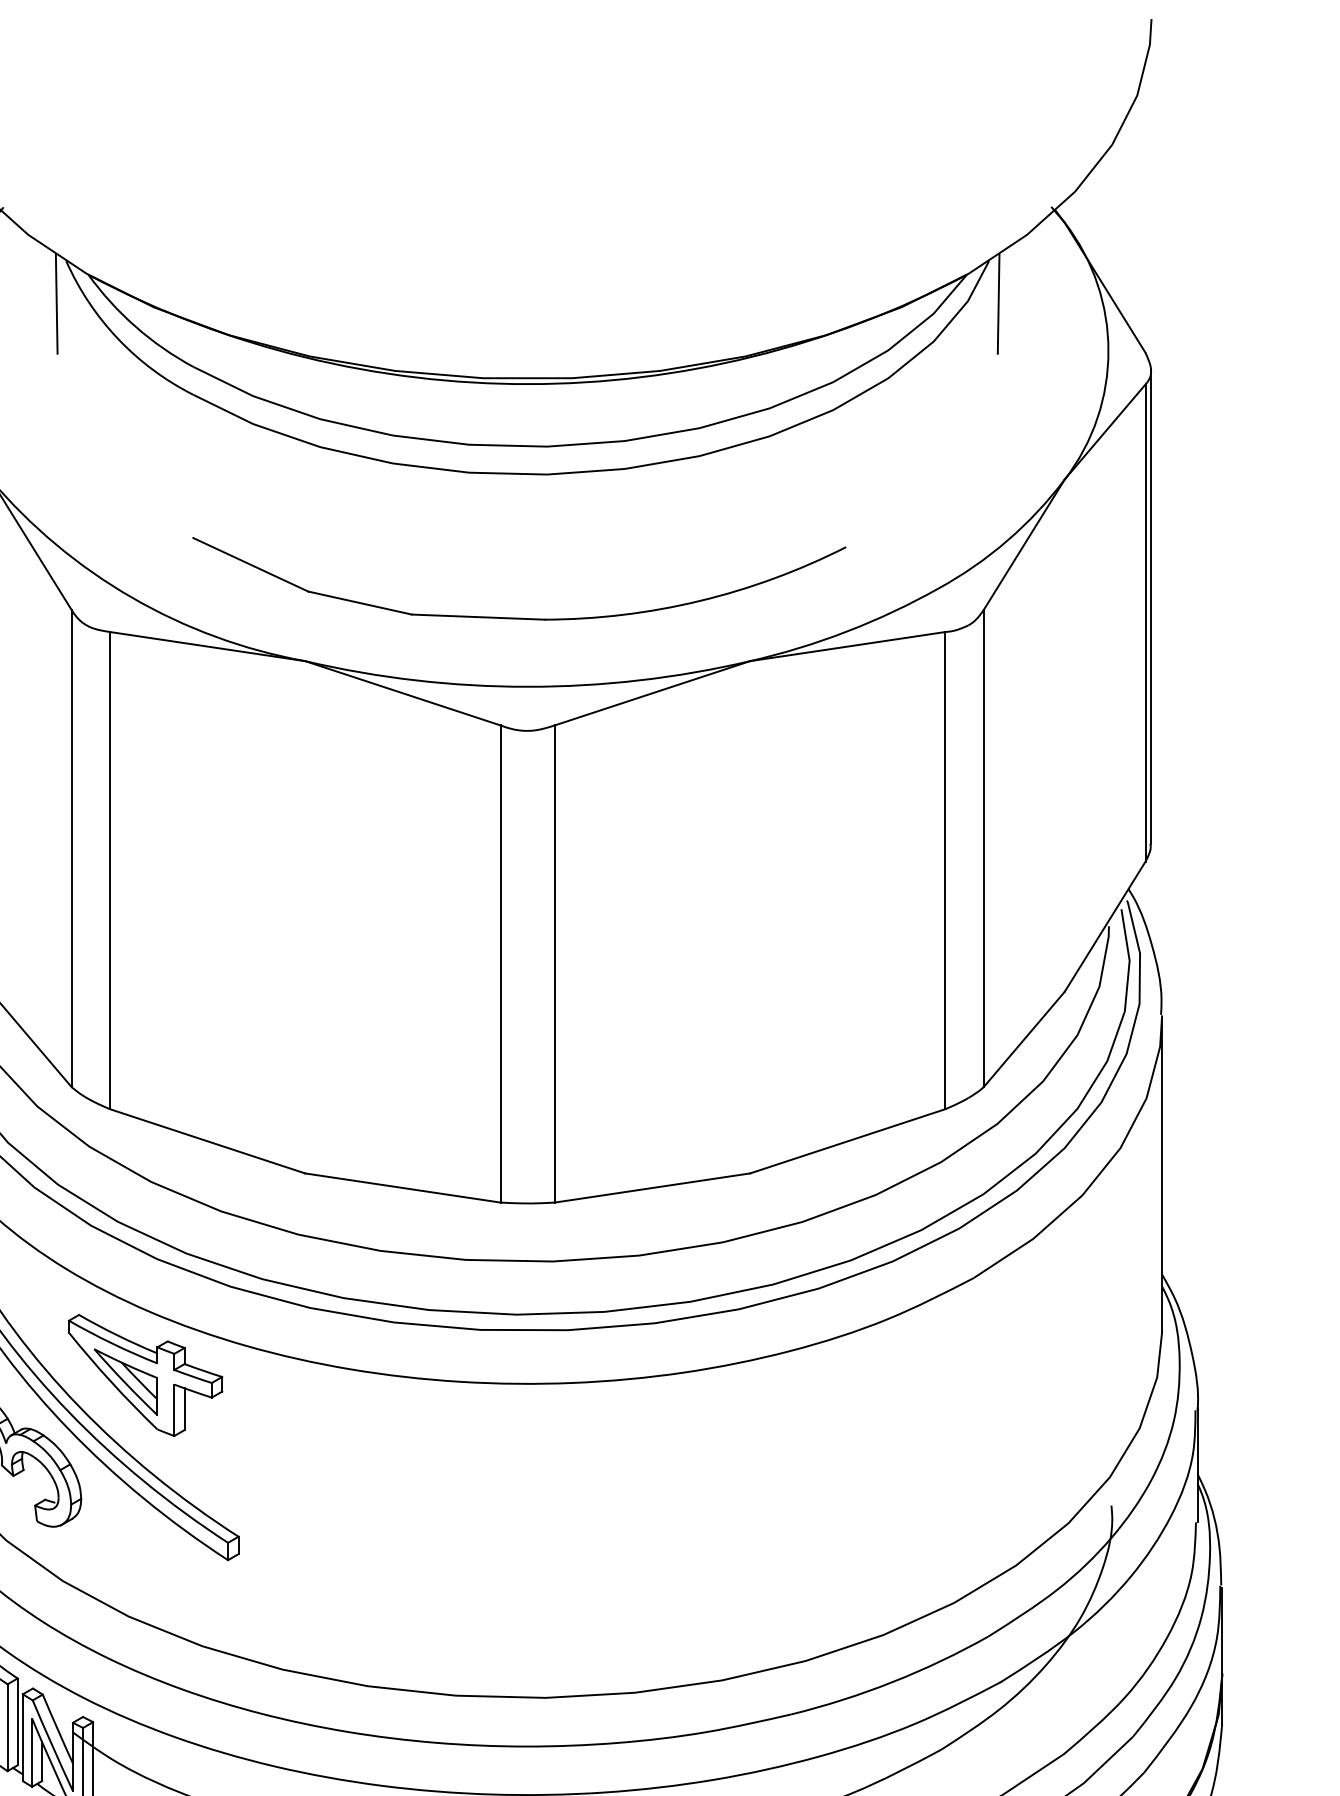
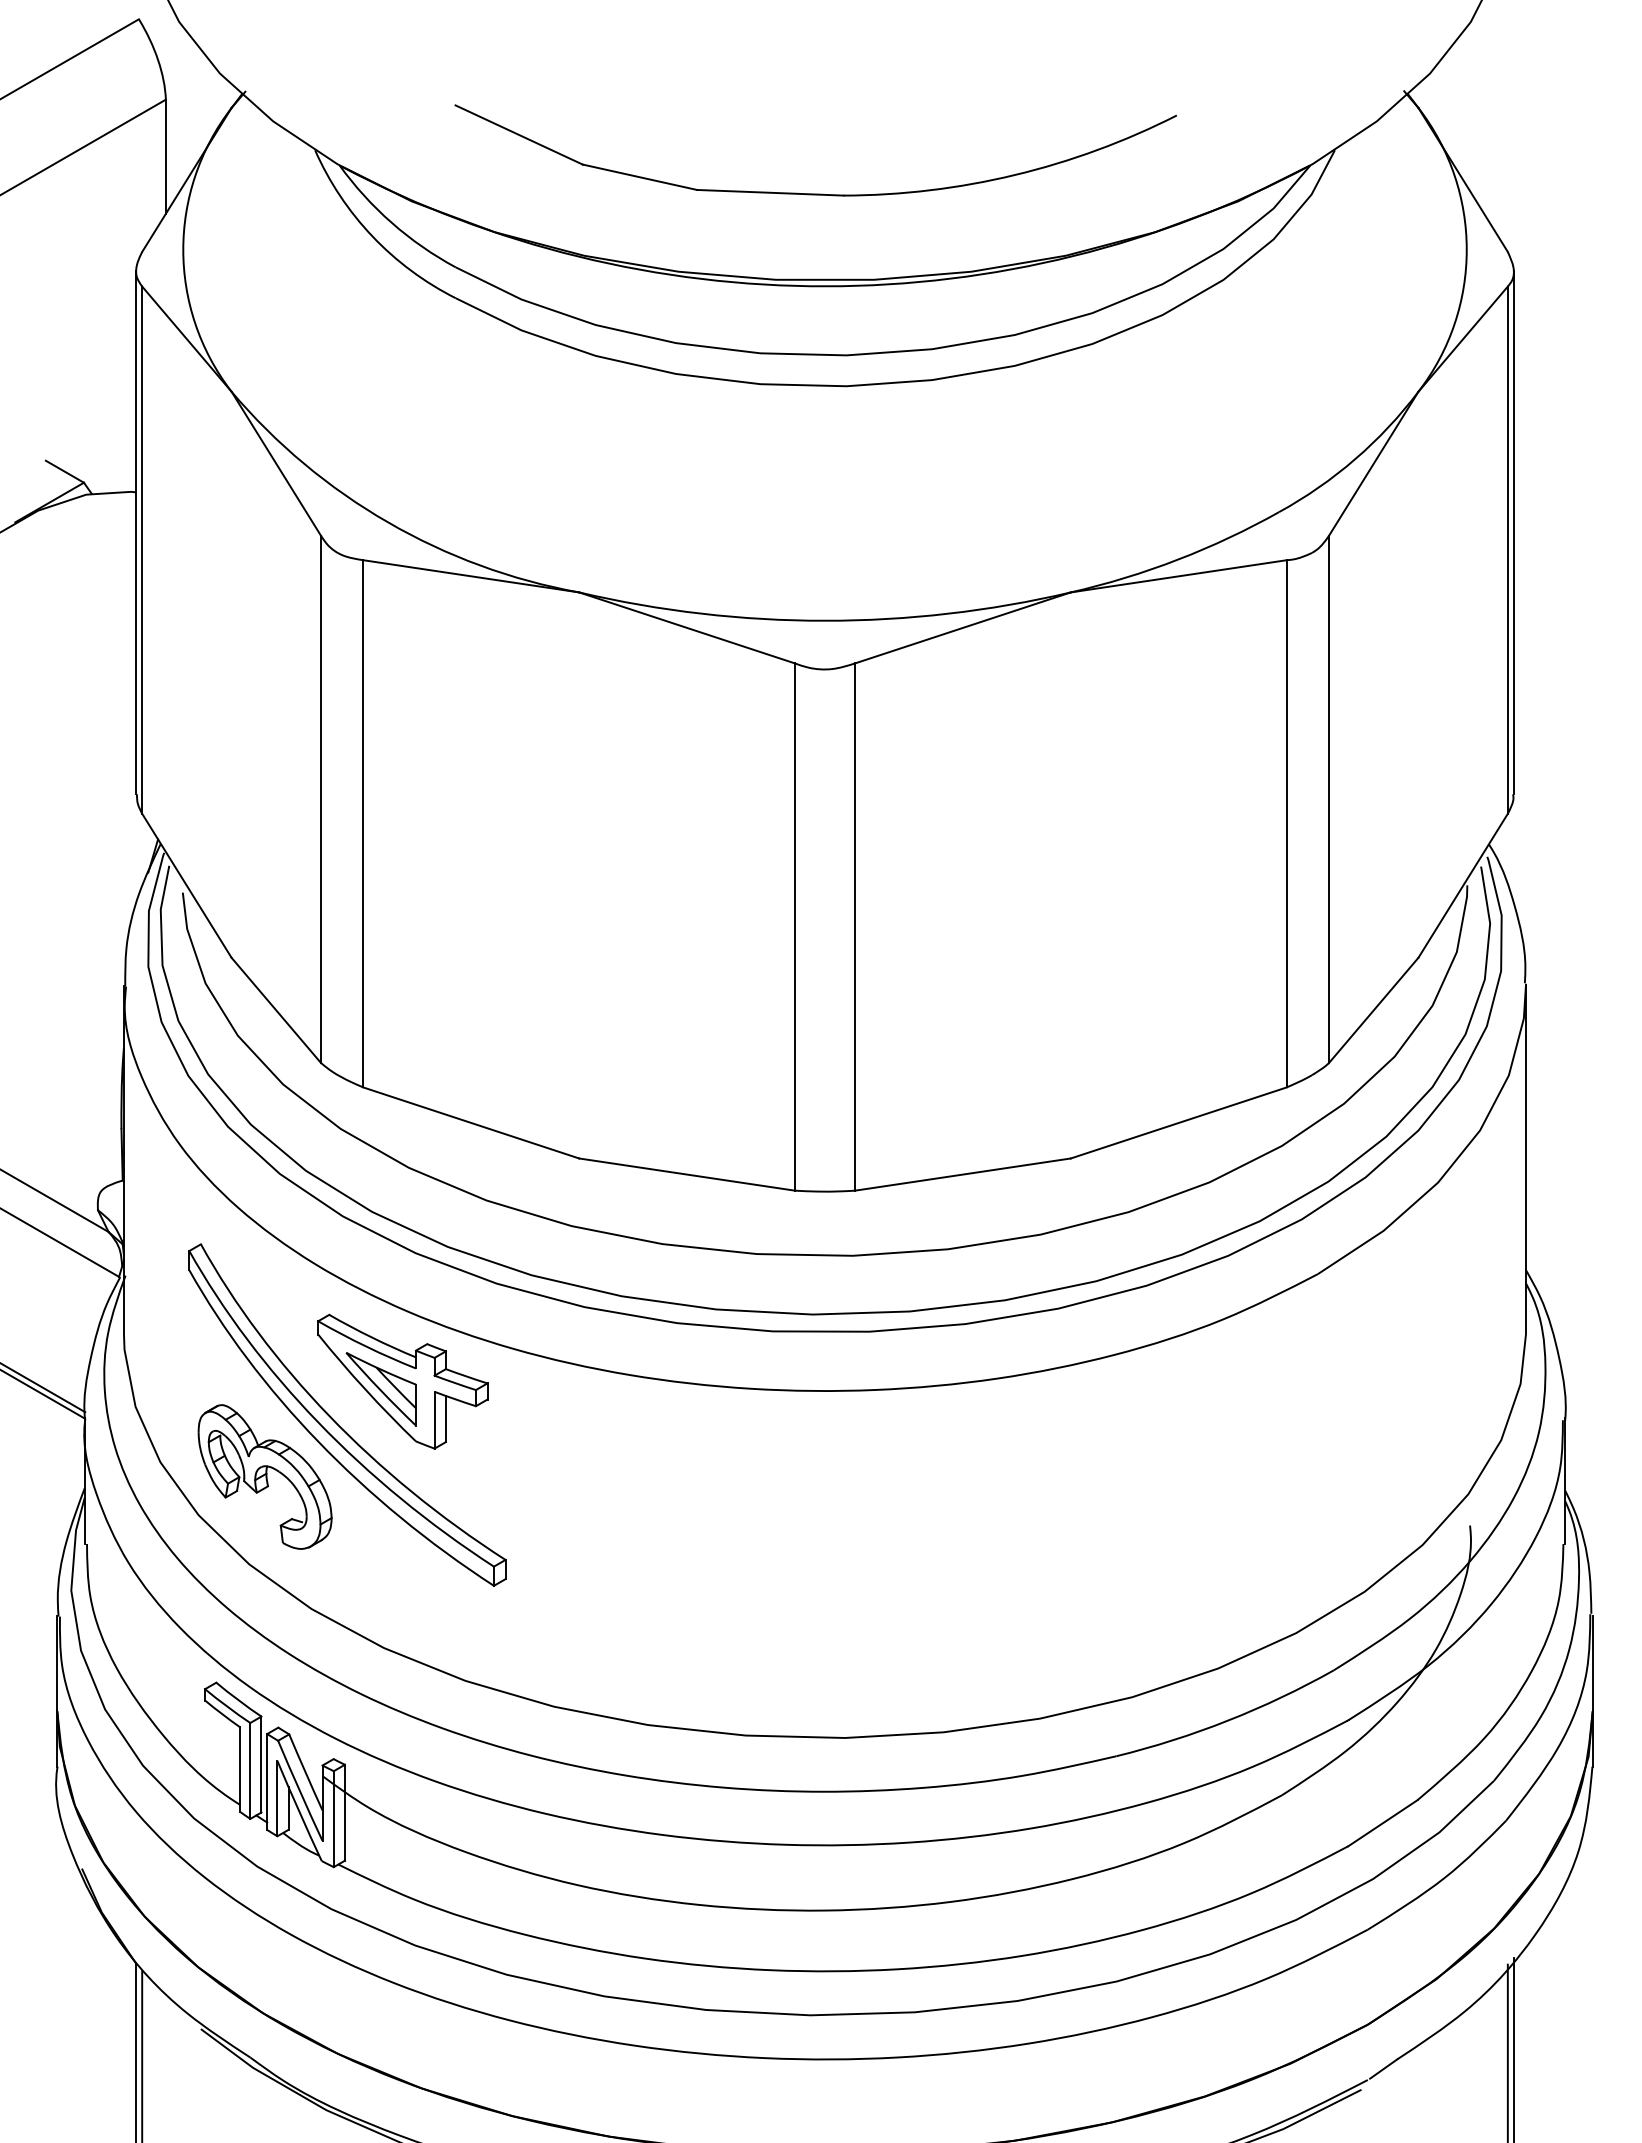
line: (56, 303) -> (304, 197), removed
line: (998, 303) -> (1345, 197), removed
part: (519, 617) -> (815, 193), moved

